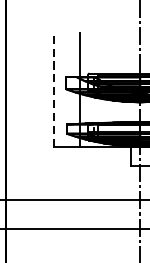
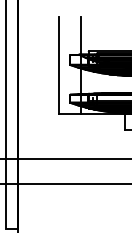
line: (54, 90) -> (59, 65), dashed -> solid

